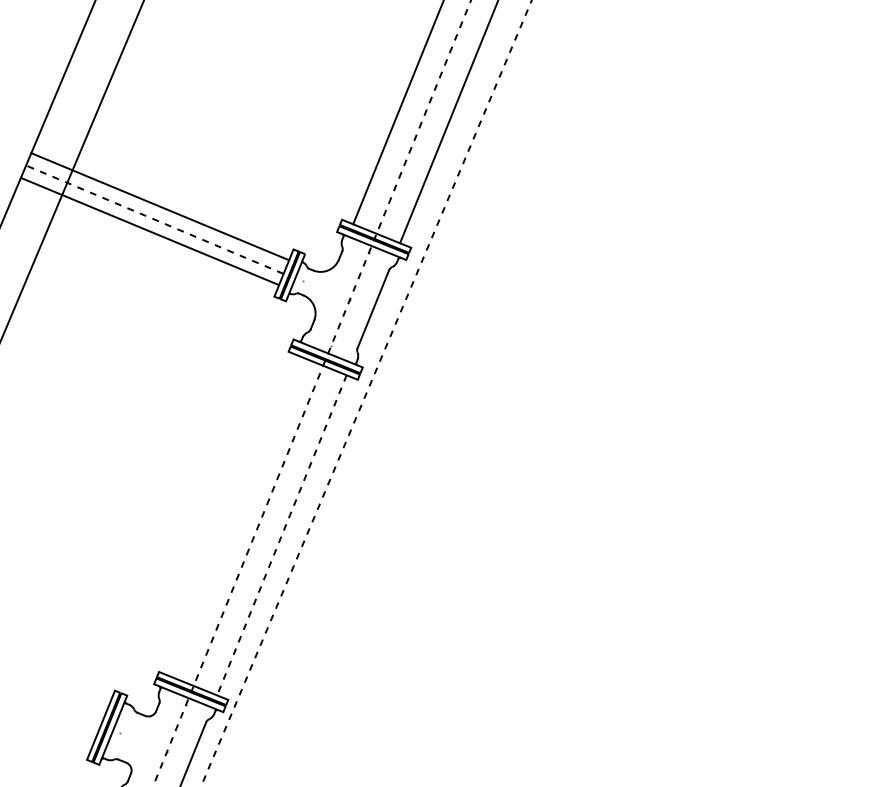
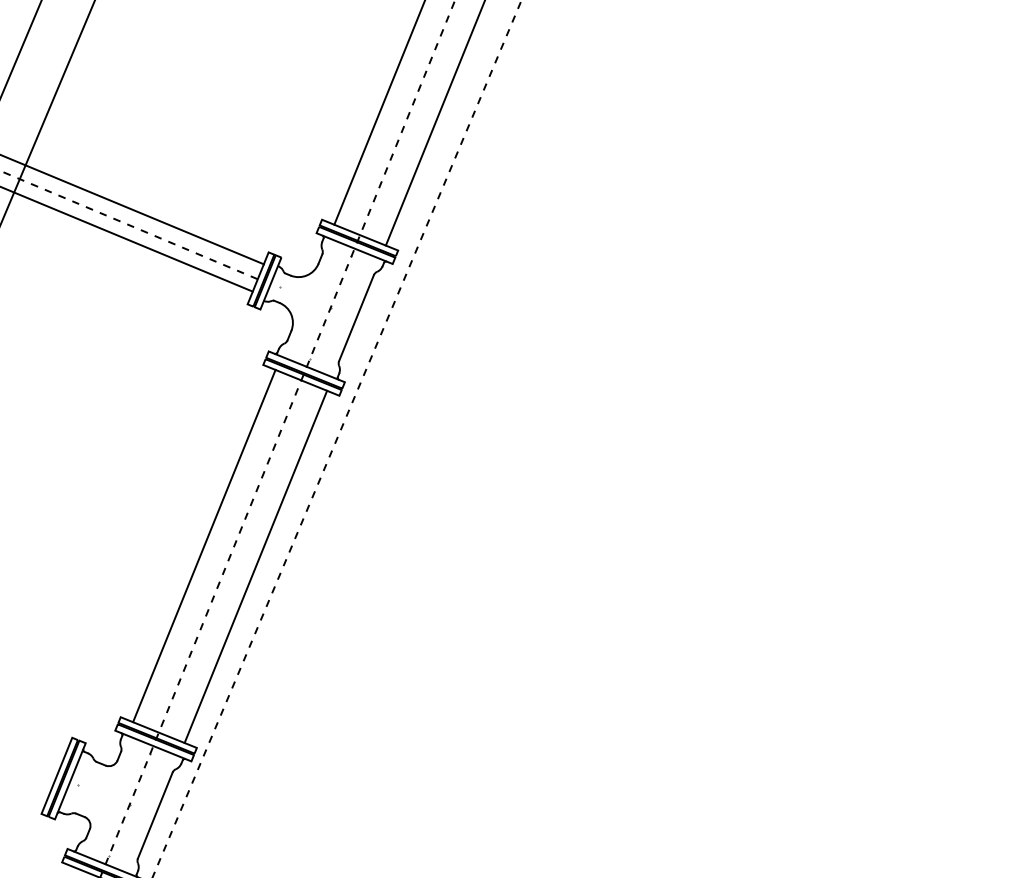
line: (235, 515) -> (204, 545), added
line: (281, 534) -> (255, 566), dashed -> solid

